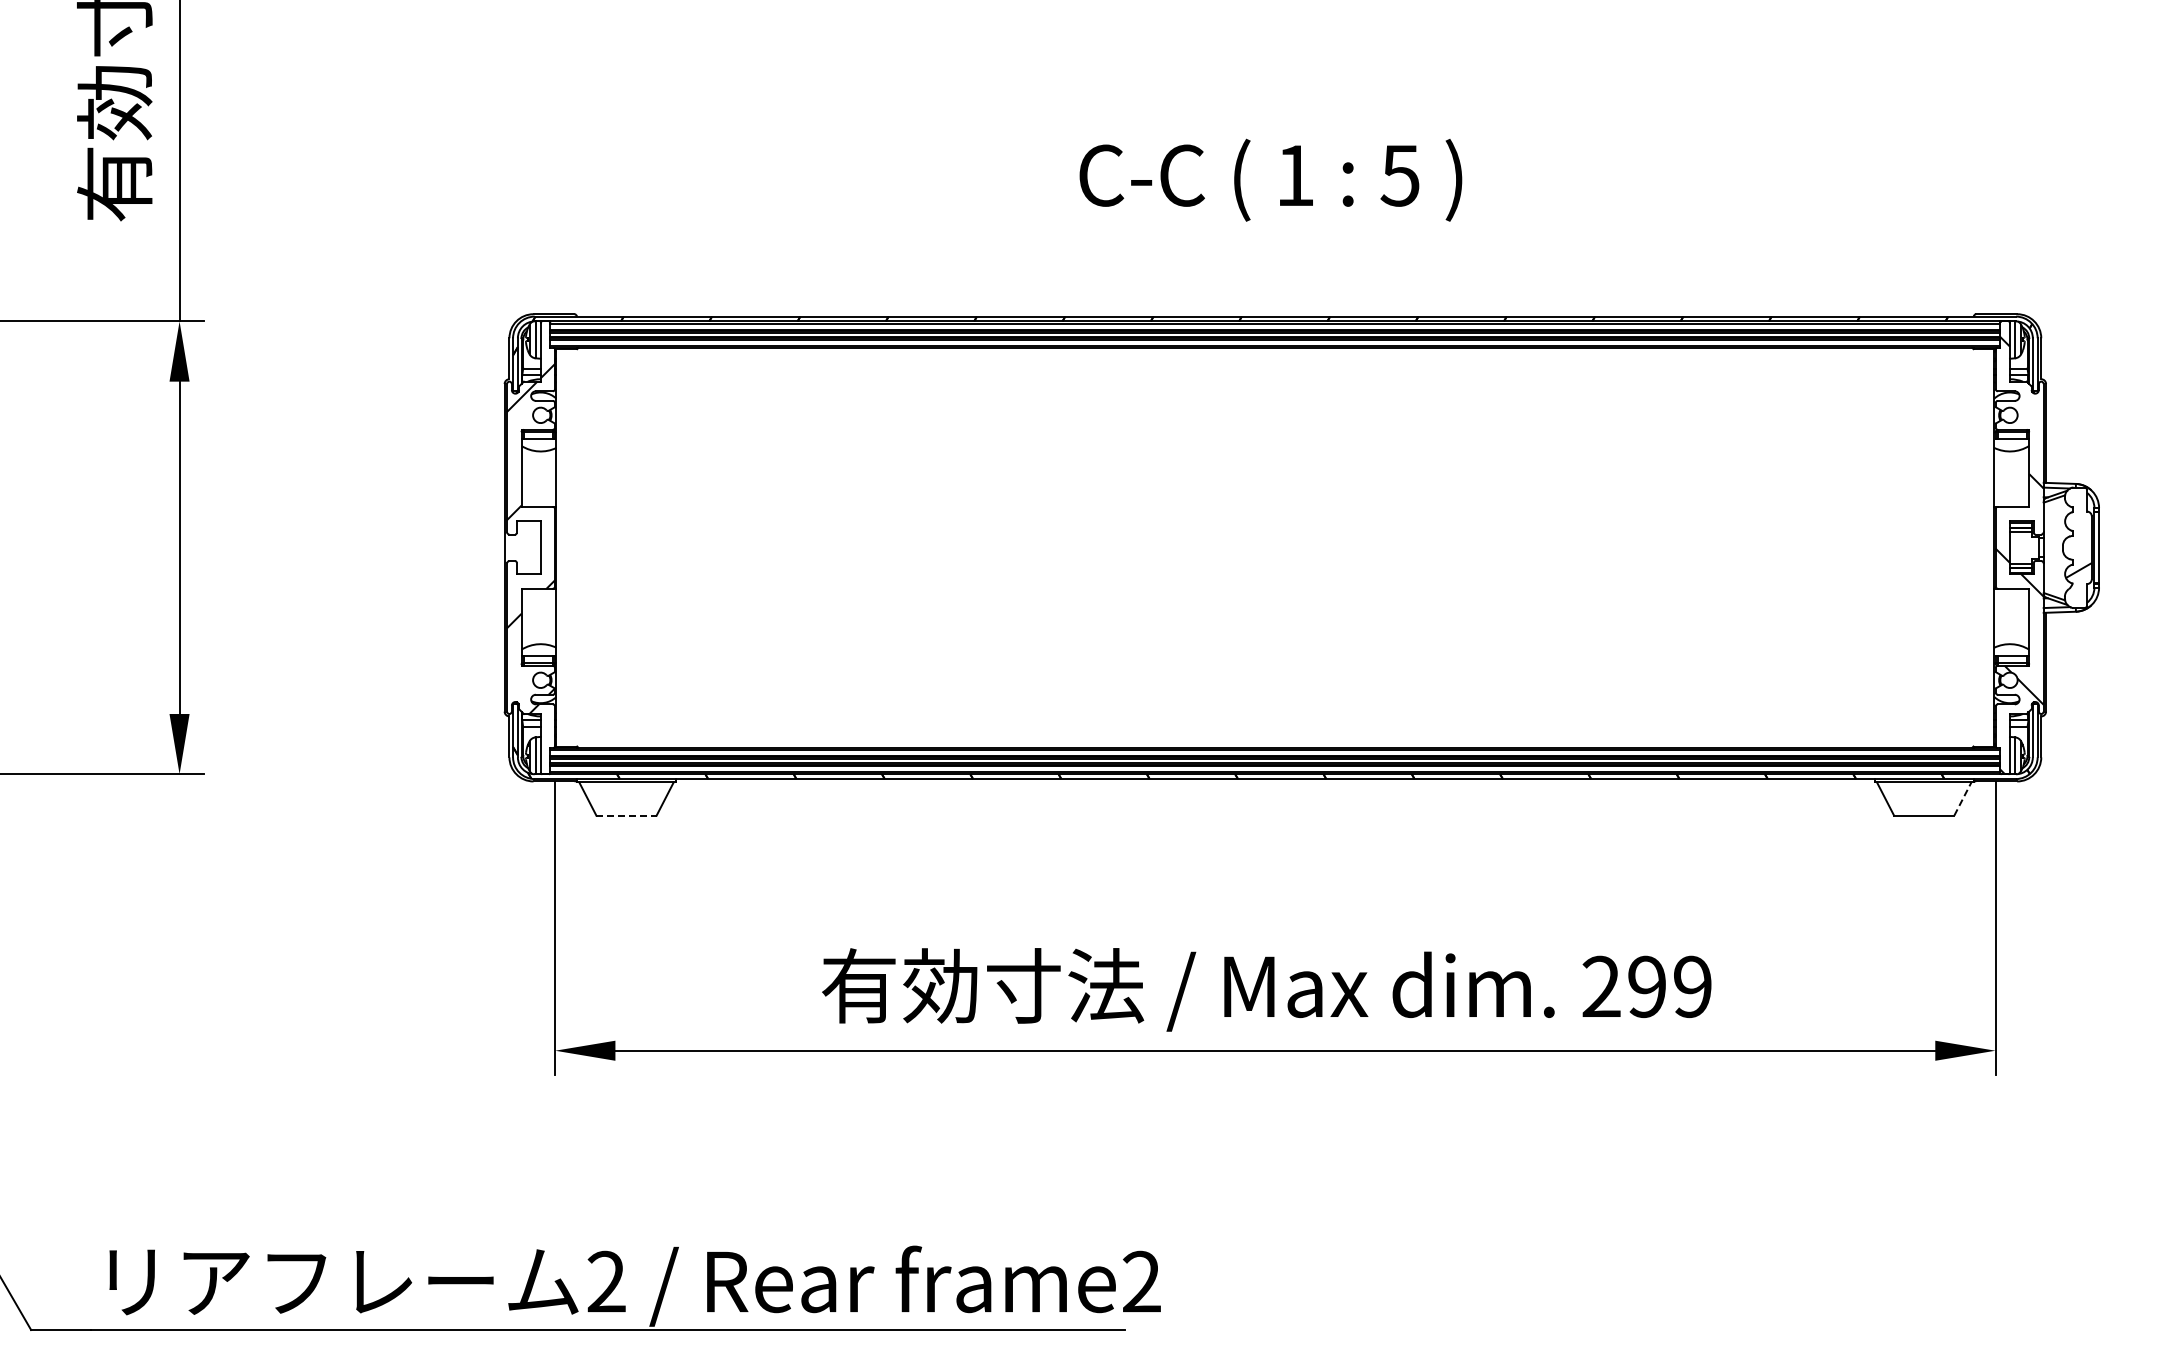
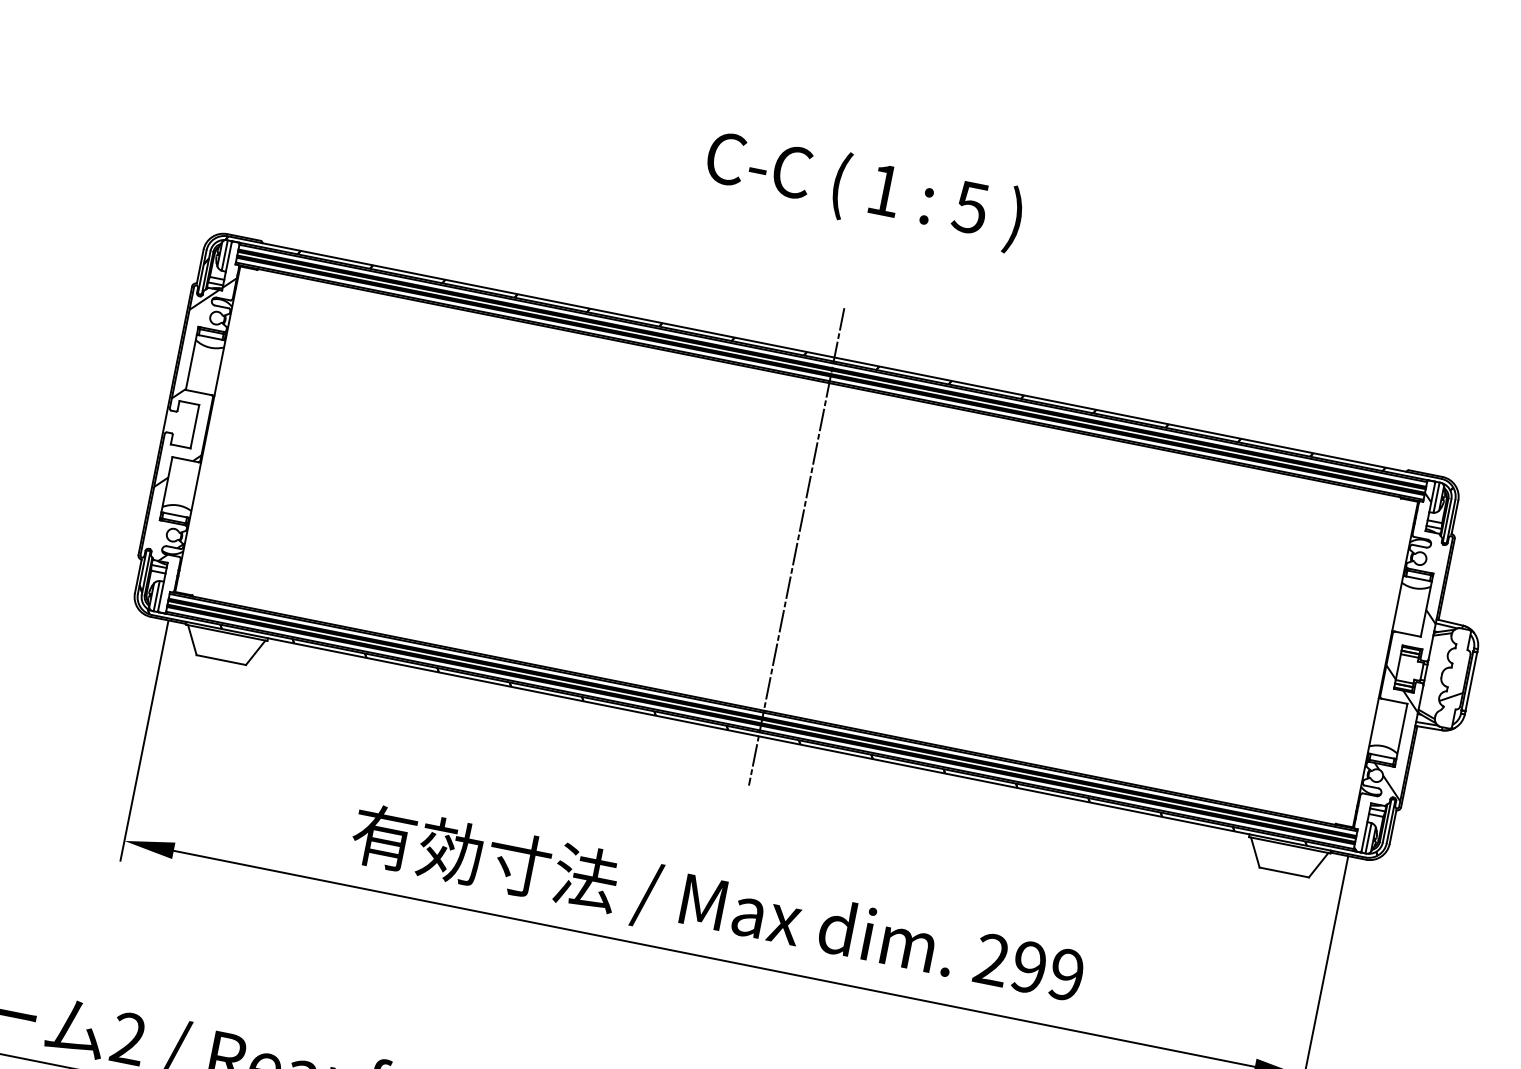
text: (1270, 179) -> (863, 189), moved
line: (1275, 547) -> (796, 546), added
line: (1962, 799) -> (1318, 865), dashed -> solid
line: (627, 815) -> (222, 660), dashed -> solid

